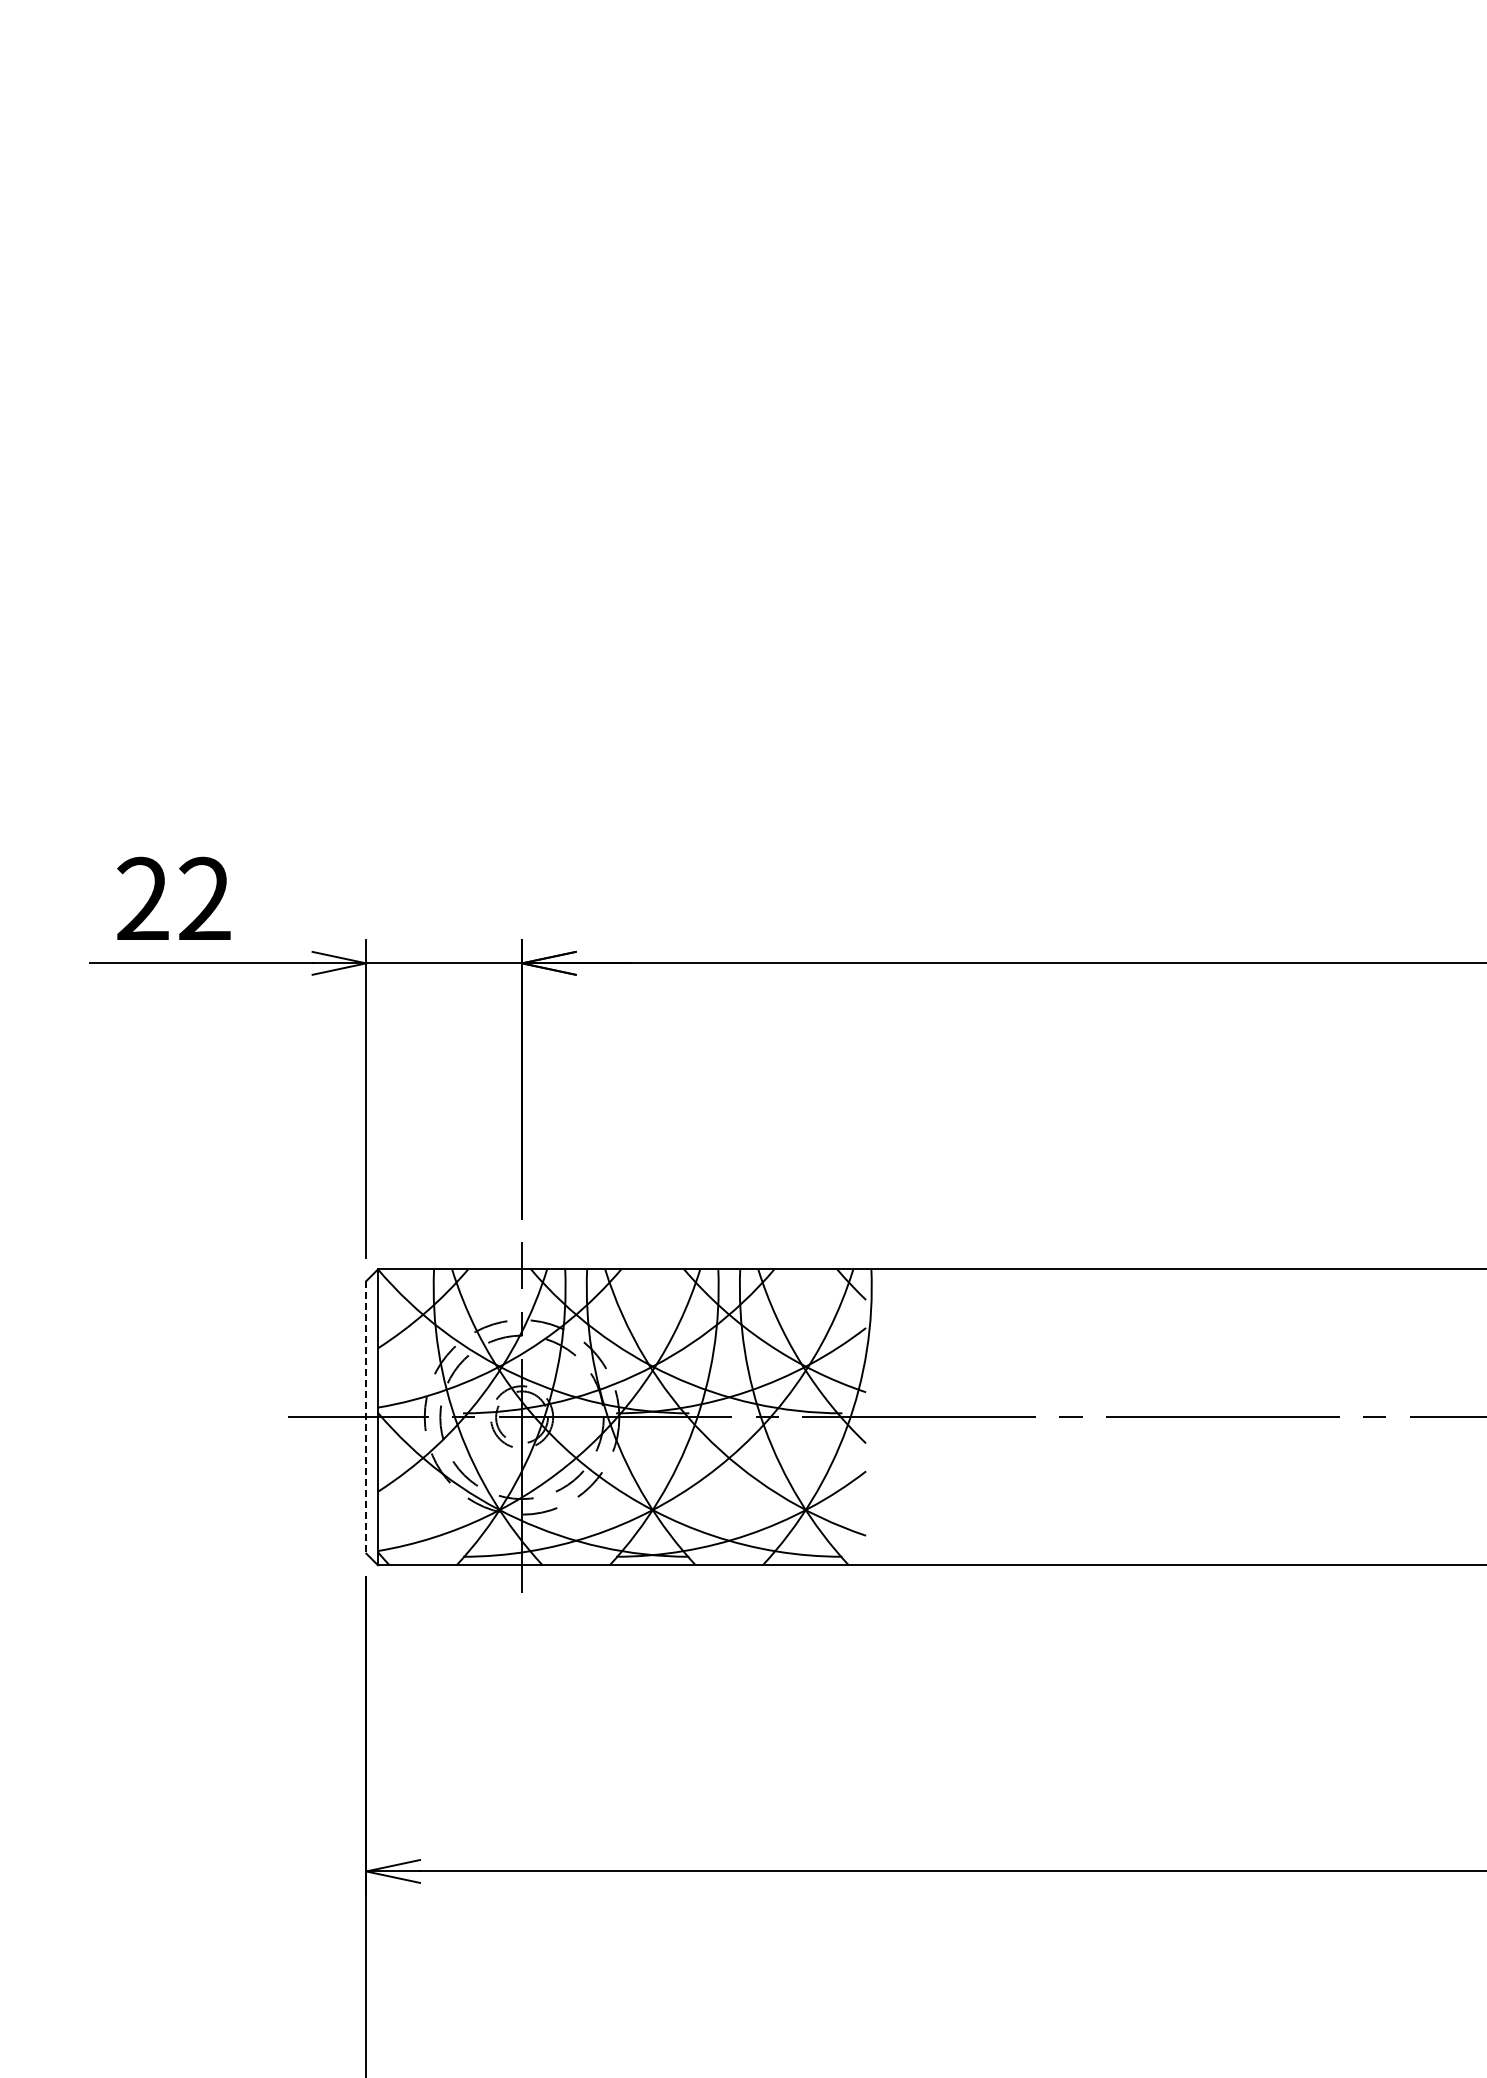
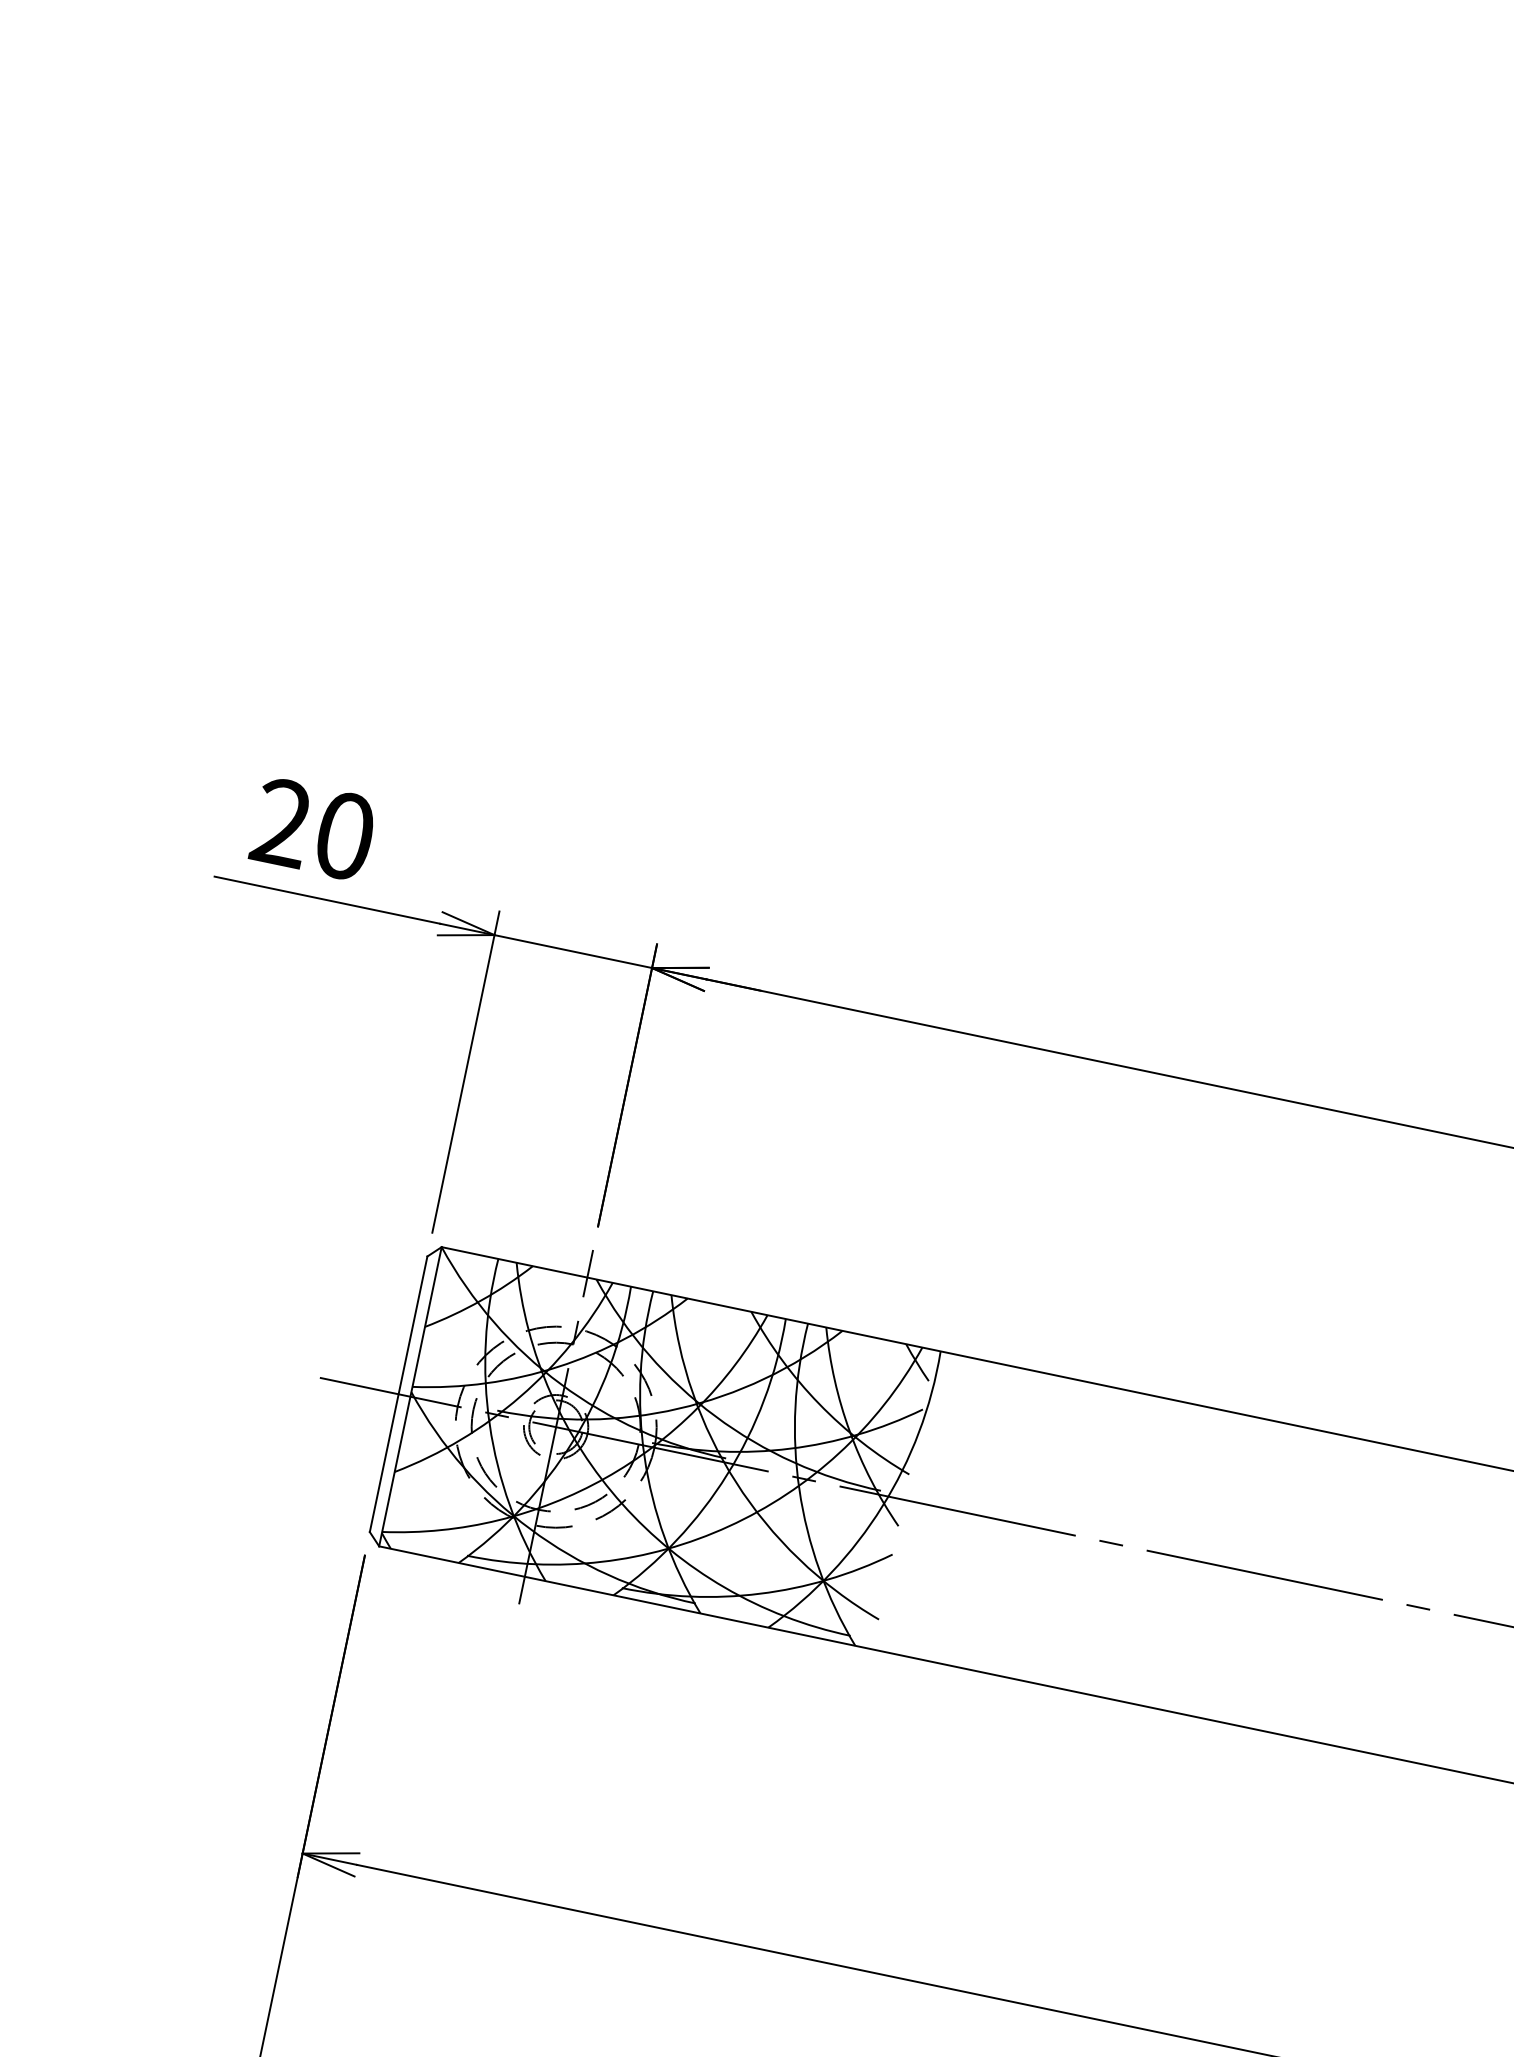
text: (204, 898) -> (344, 835), 22 -> 20
line: (366, 1417) -> (398, 1394), dashed -> solid

